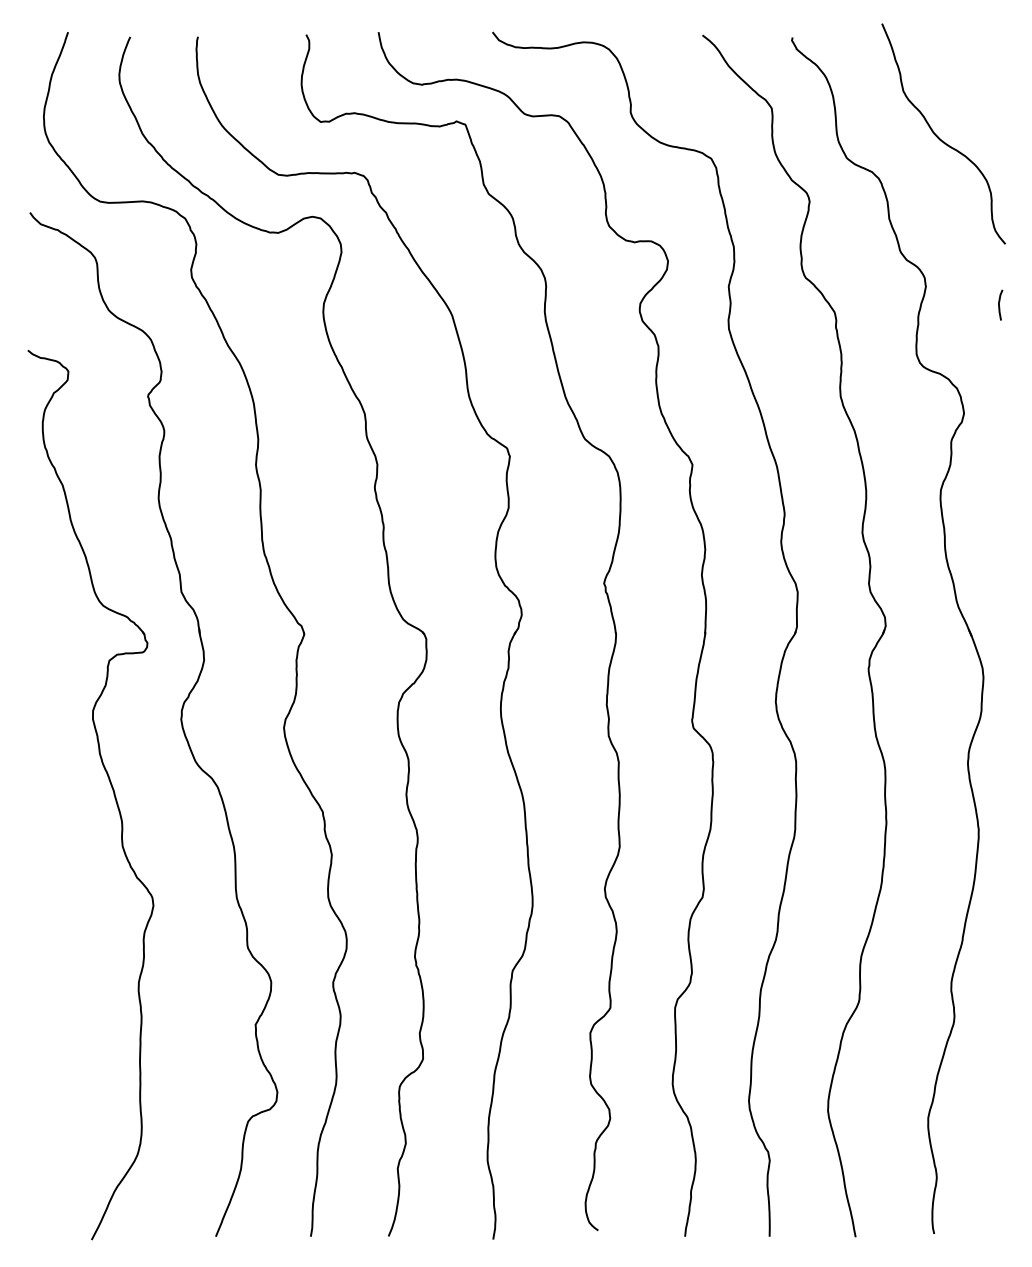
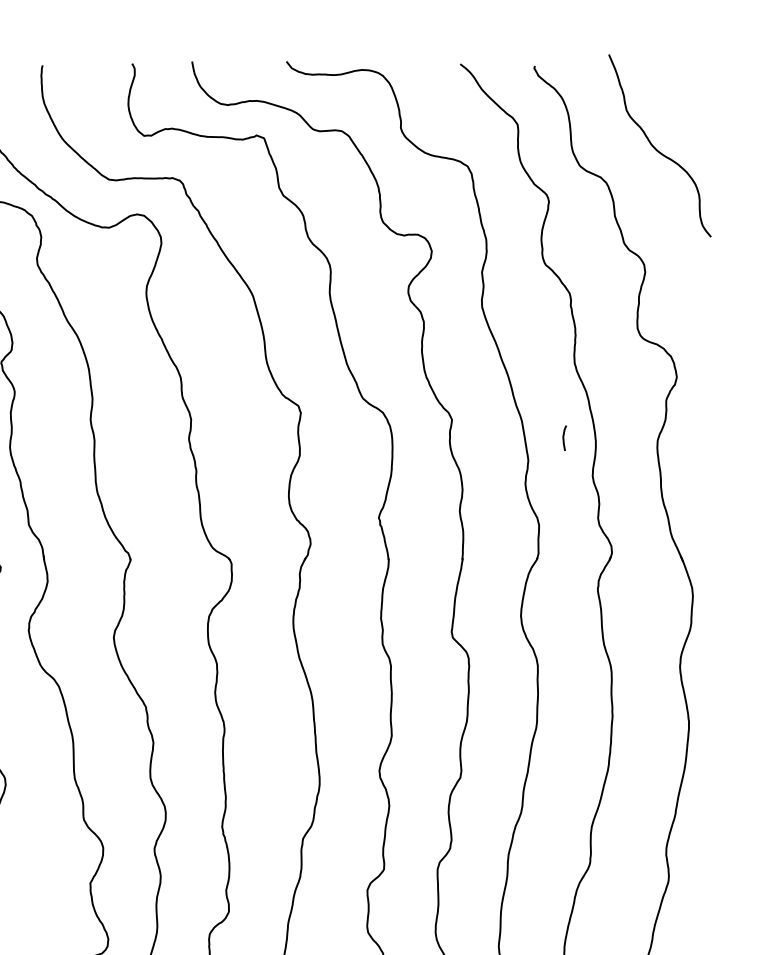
line: (999, 304) -> (563, 437), moved

